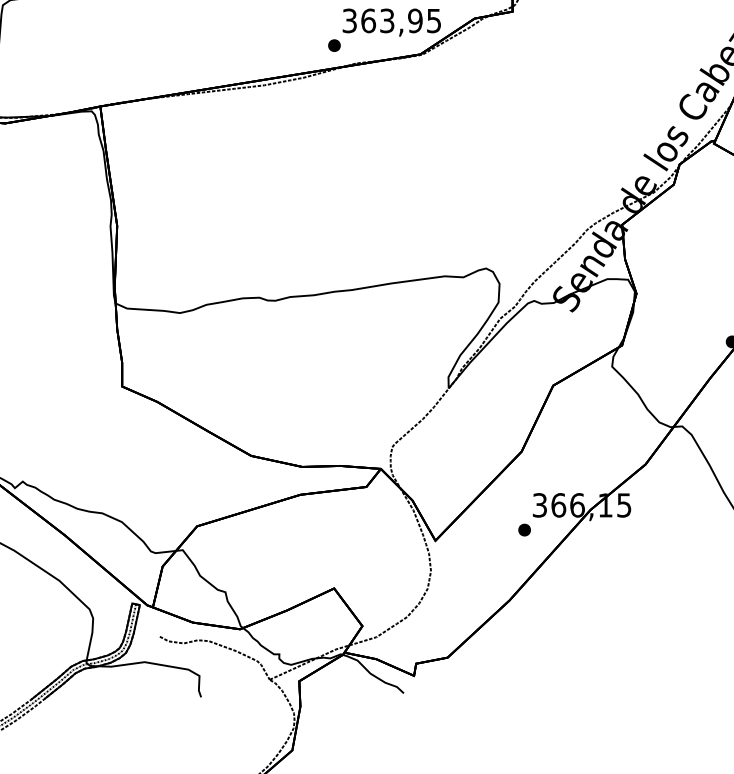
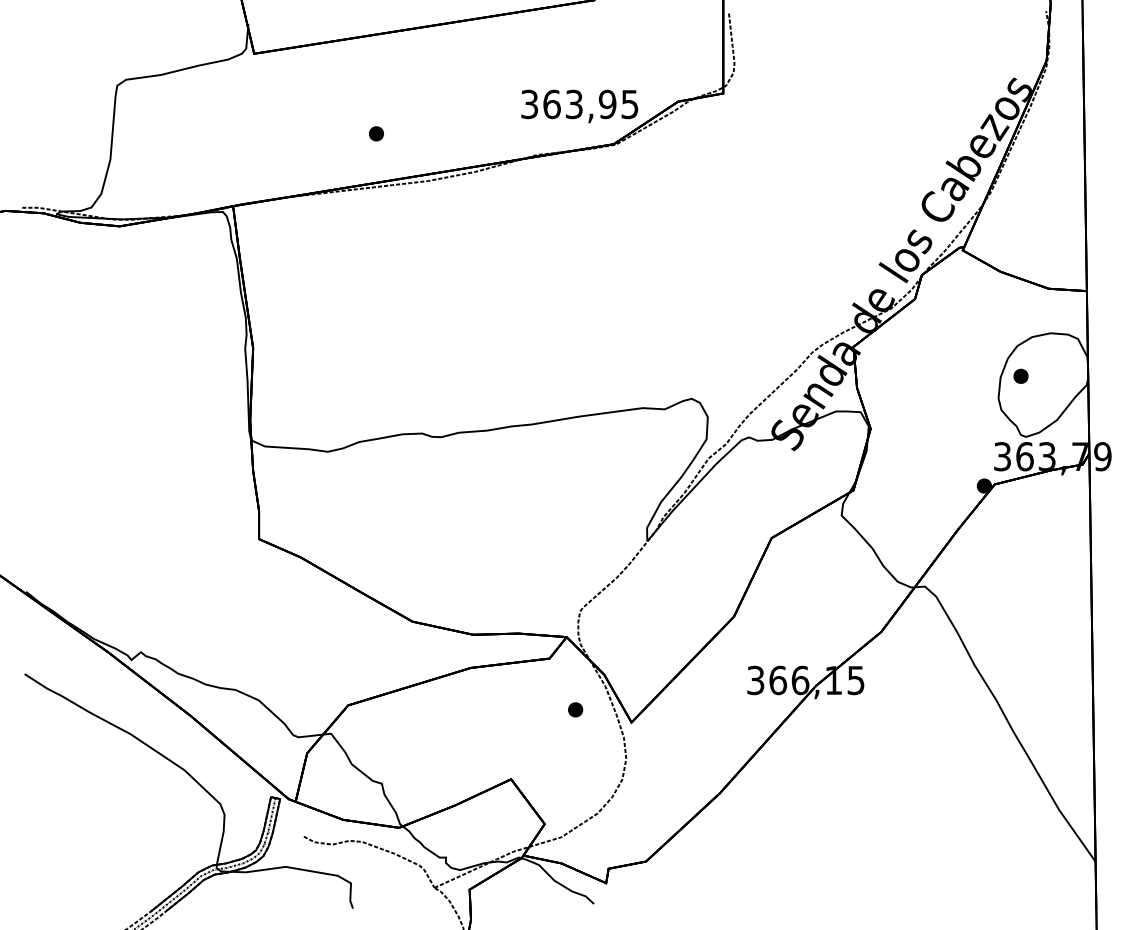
part: (334, 45) -> (376, 133), moved
part: (524, 529) -> (575, 709), moved

